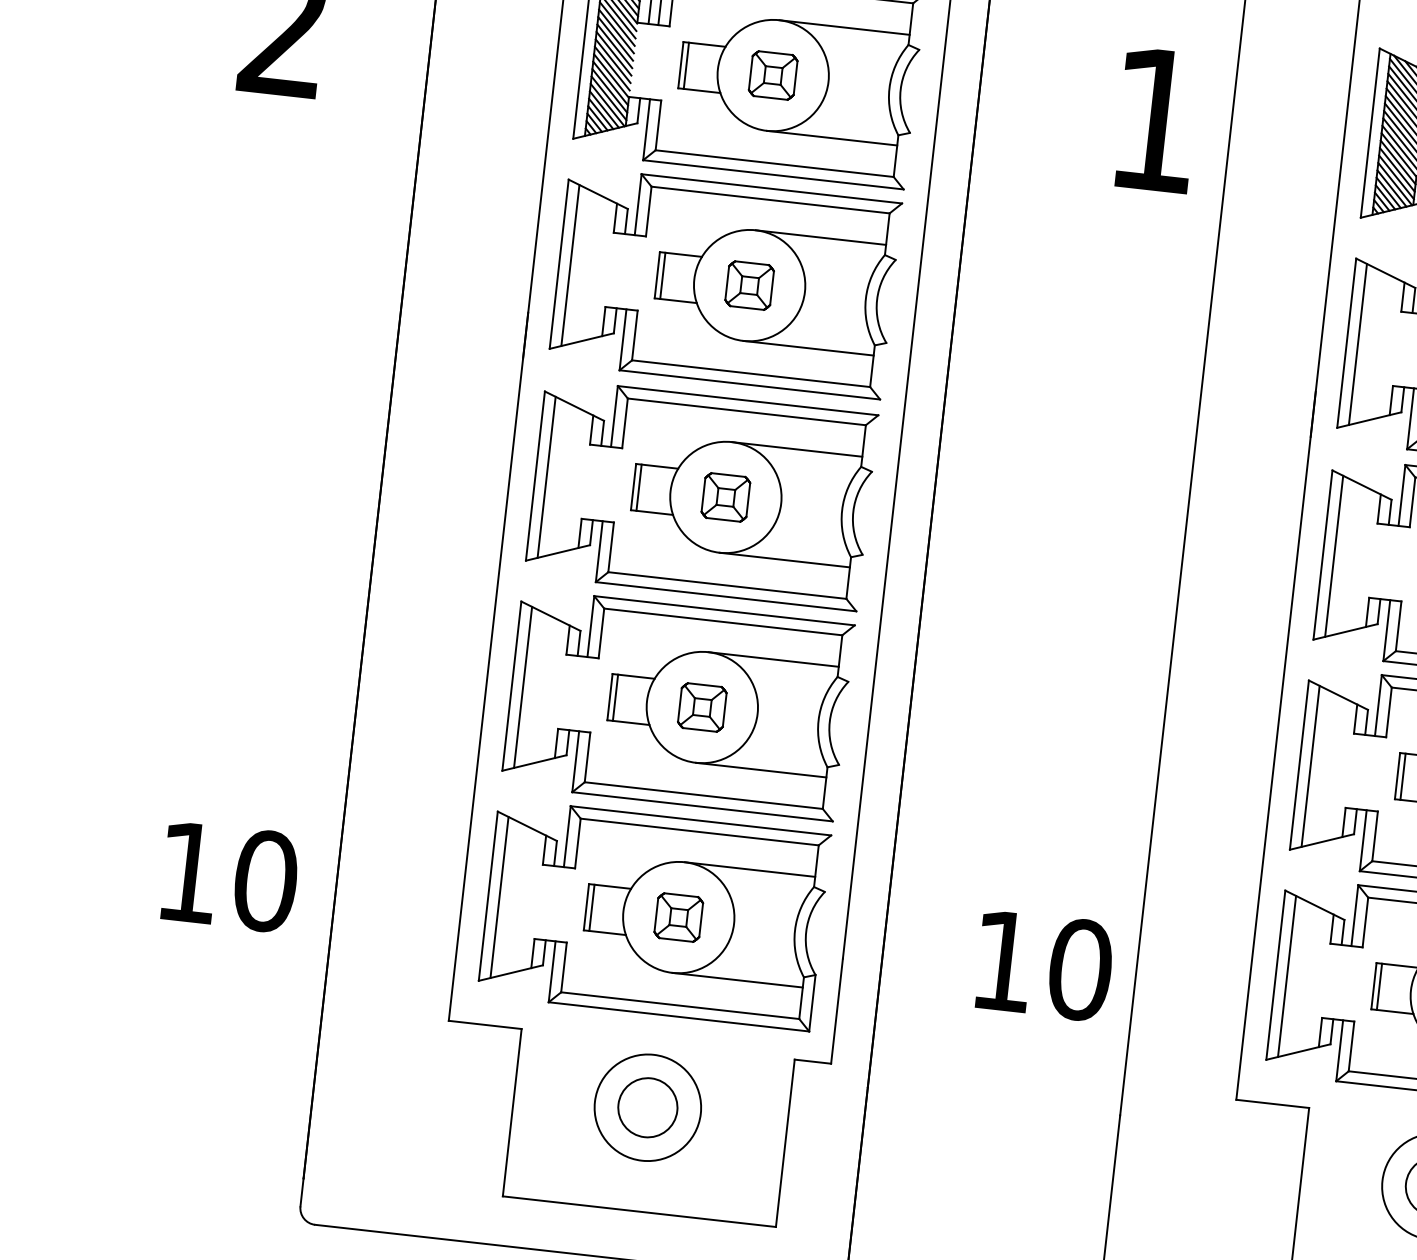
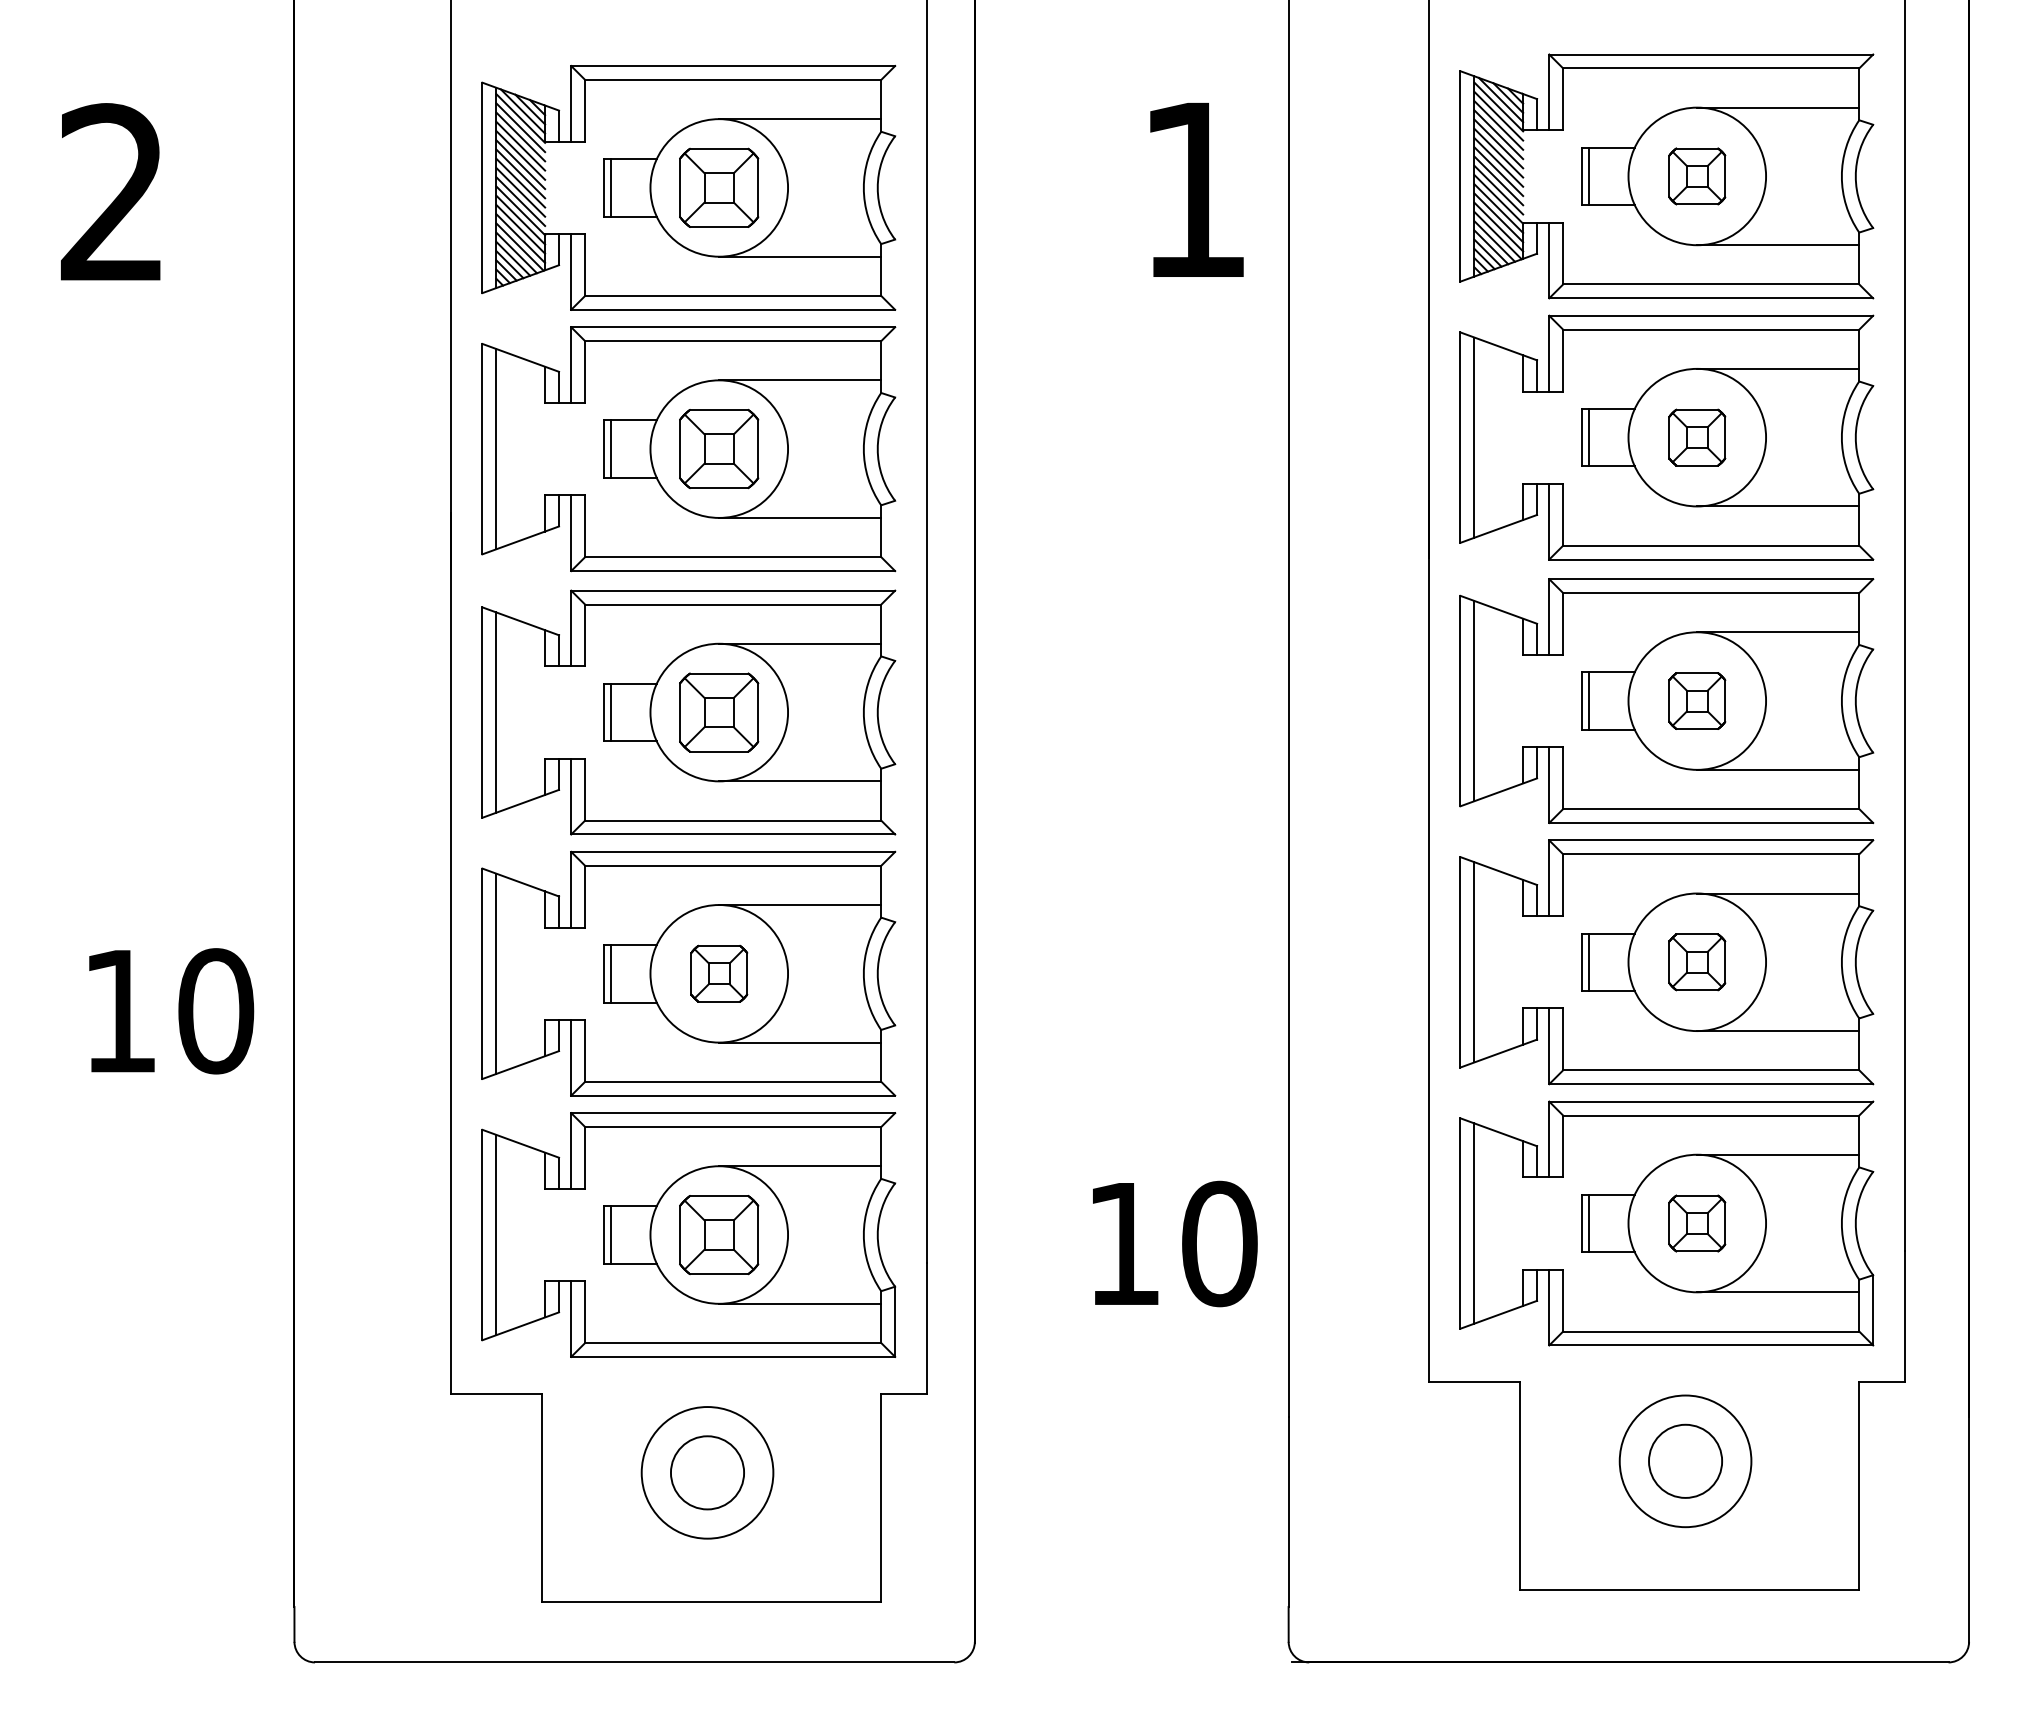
part: (773, 75) -> (719, 187), size x1.4
part: (749, 285) -> (719, 449), size x1.4
part: (726, 497) -> (719, 712), size x1.4
text: (229, 877) -> (171, 1011), moved
part: (679, 917) -> (719, 1234), size x1.4

